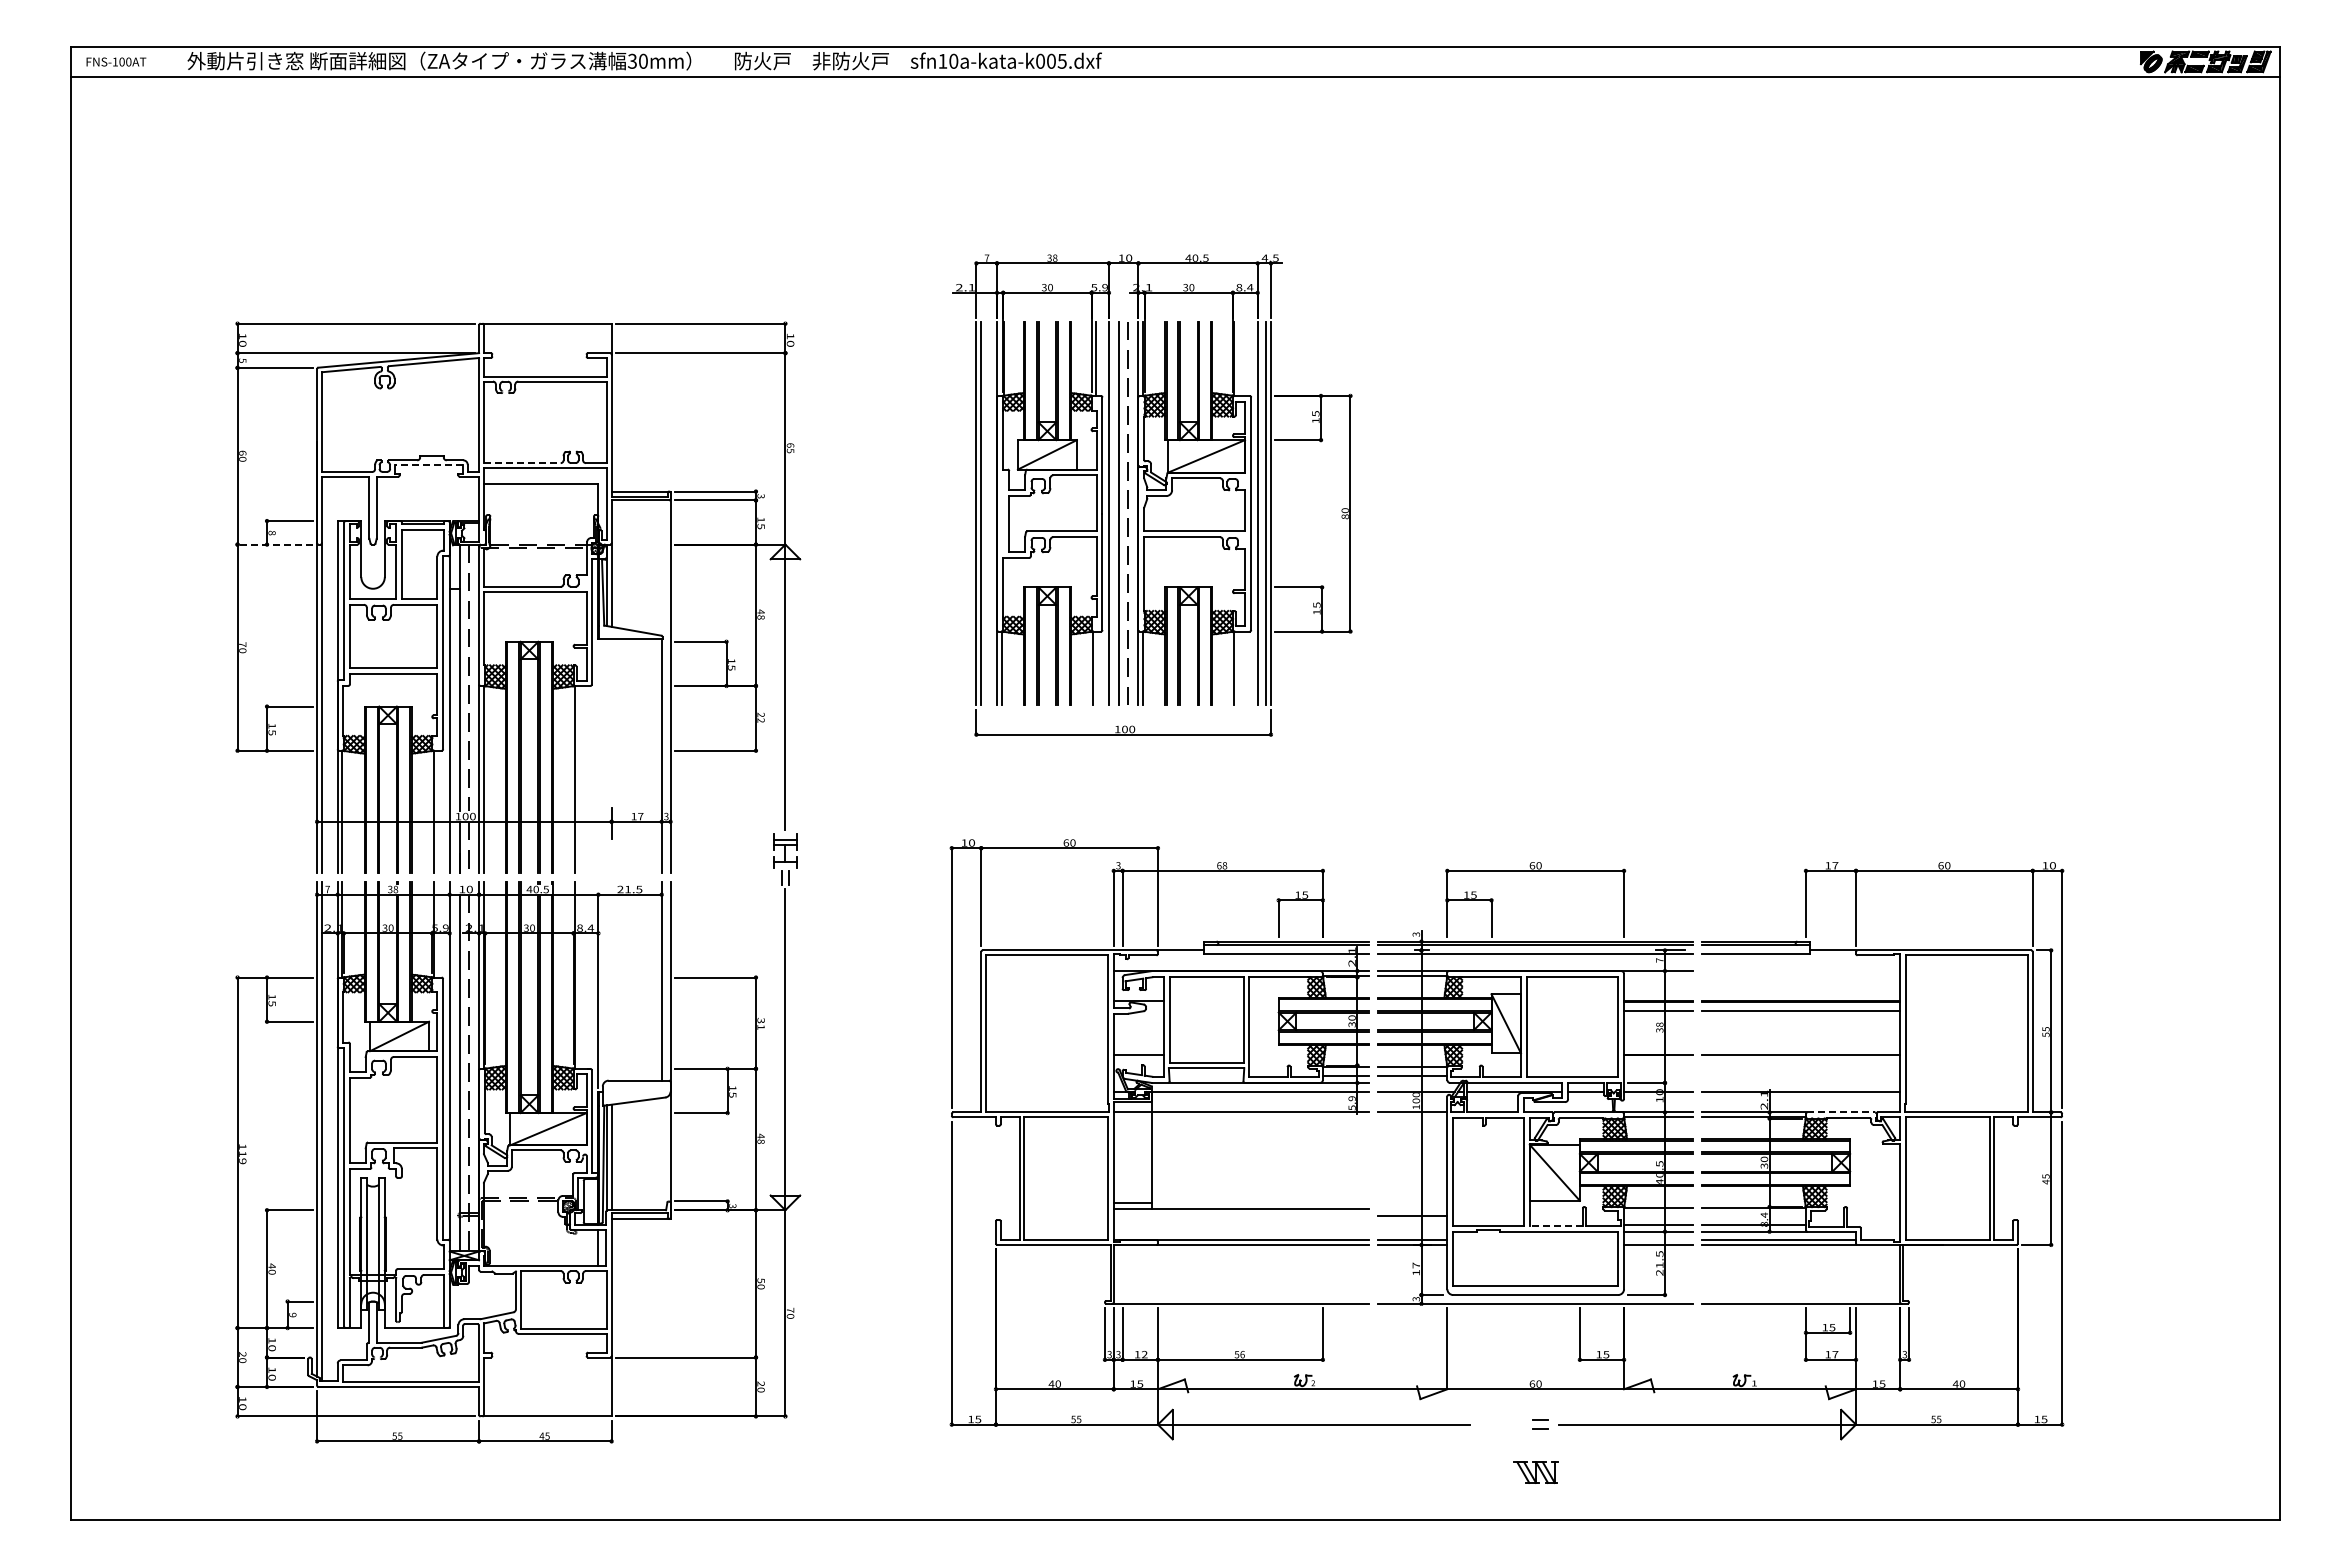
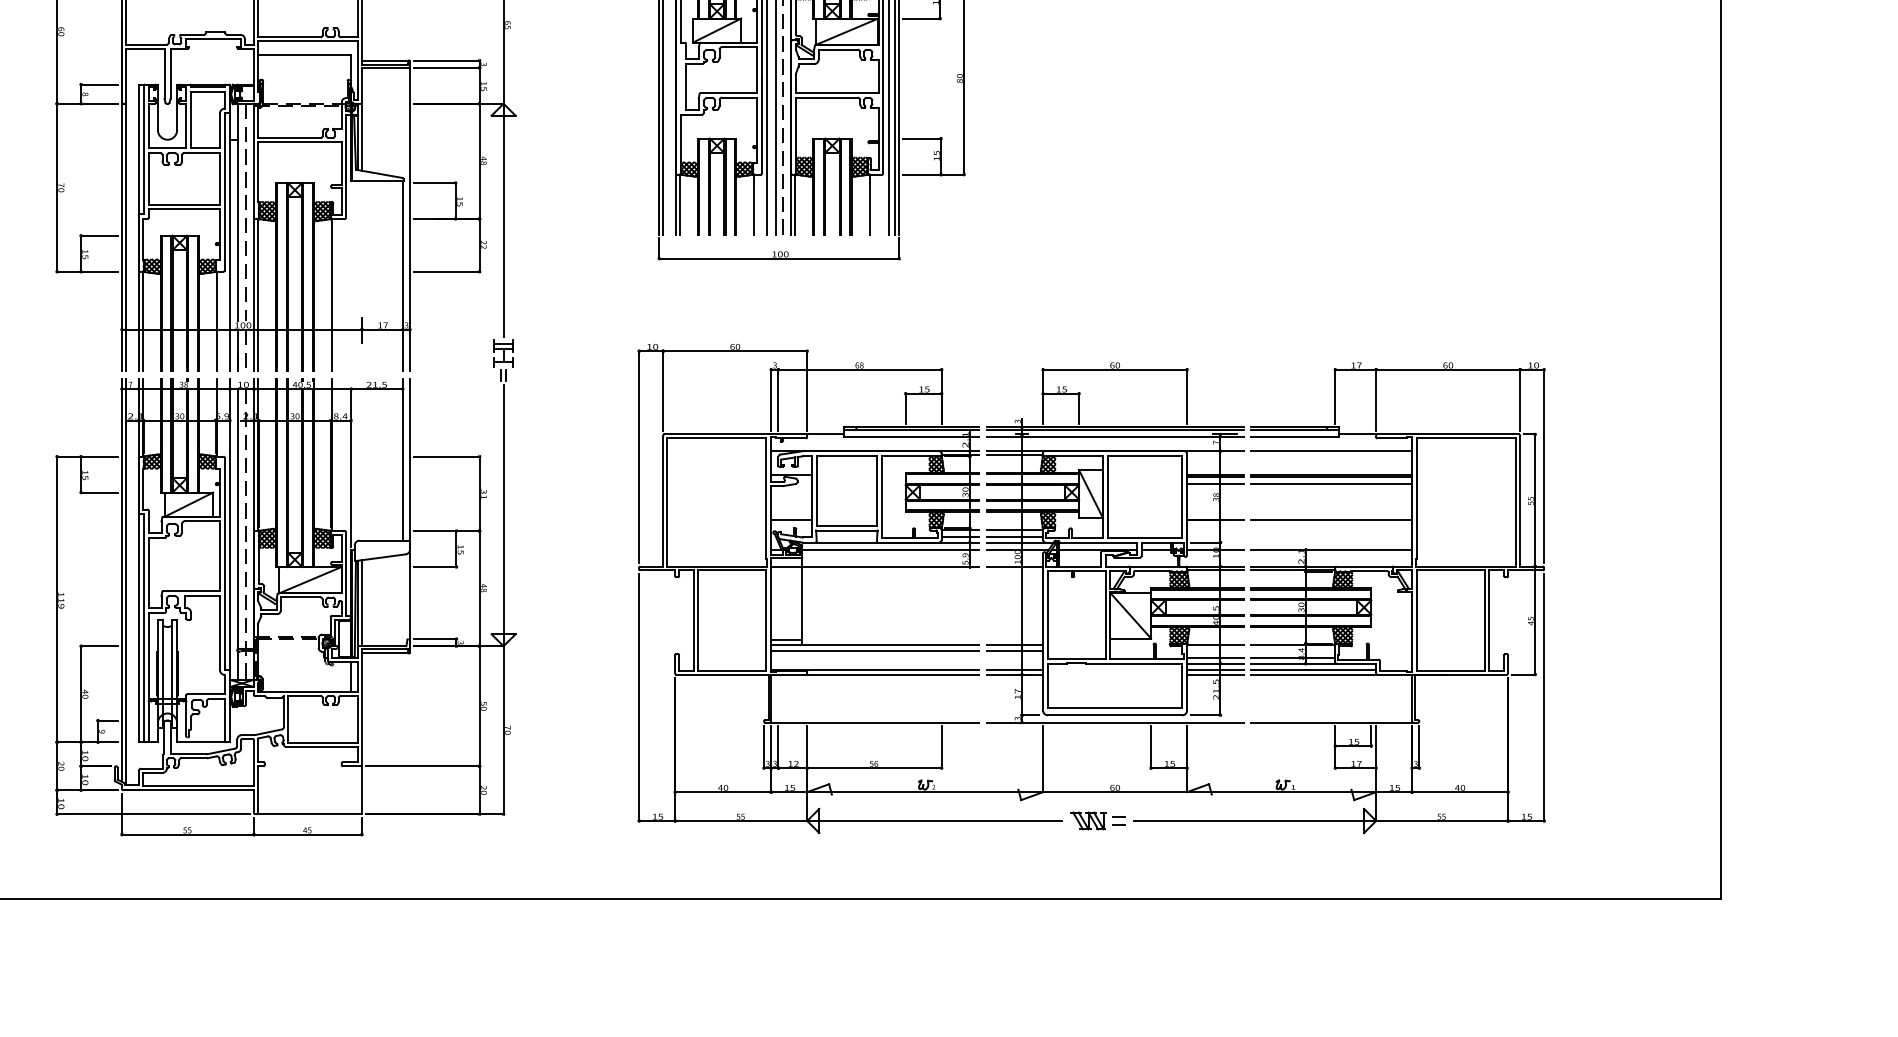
line: (522, 463) -> (289, 37), dashed -> solid
line: (429, 465) -> (213, 39), dashed -> solid
line: (275, 544) -> (88, 103), dashed -> solid
line: (1801, 971) -> (1331, 451), added
line: (1412, 1082) -> (1014, 542), added
line: (1841, 1112) -> (1364, 566), dashed -> solid
line: (1412, 1209) -> (1014, 645), added
line: (1241, 1215) -> (875, 650), added
line: (1556, 1225) -> (1132, 658), dashed -> solid
line: (1658, 1239) -> (1215, 670), added
part: (1535, 1472) -> (1088, 820), moved

